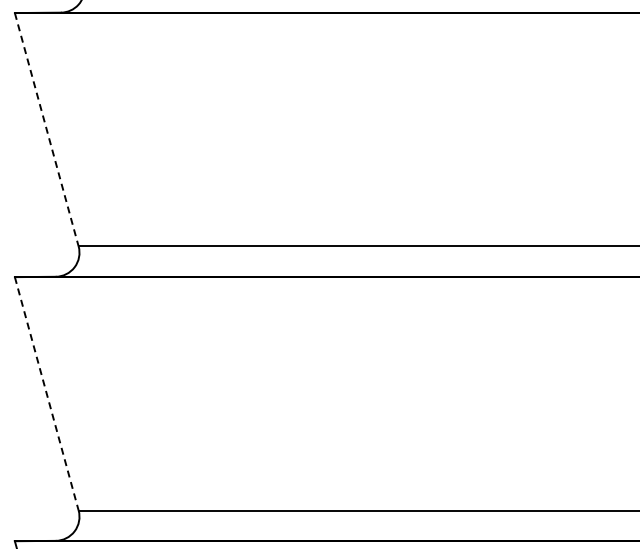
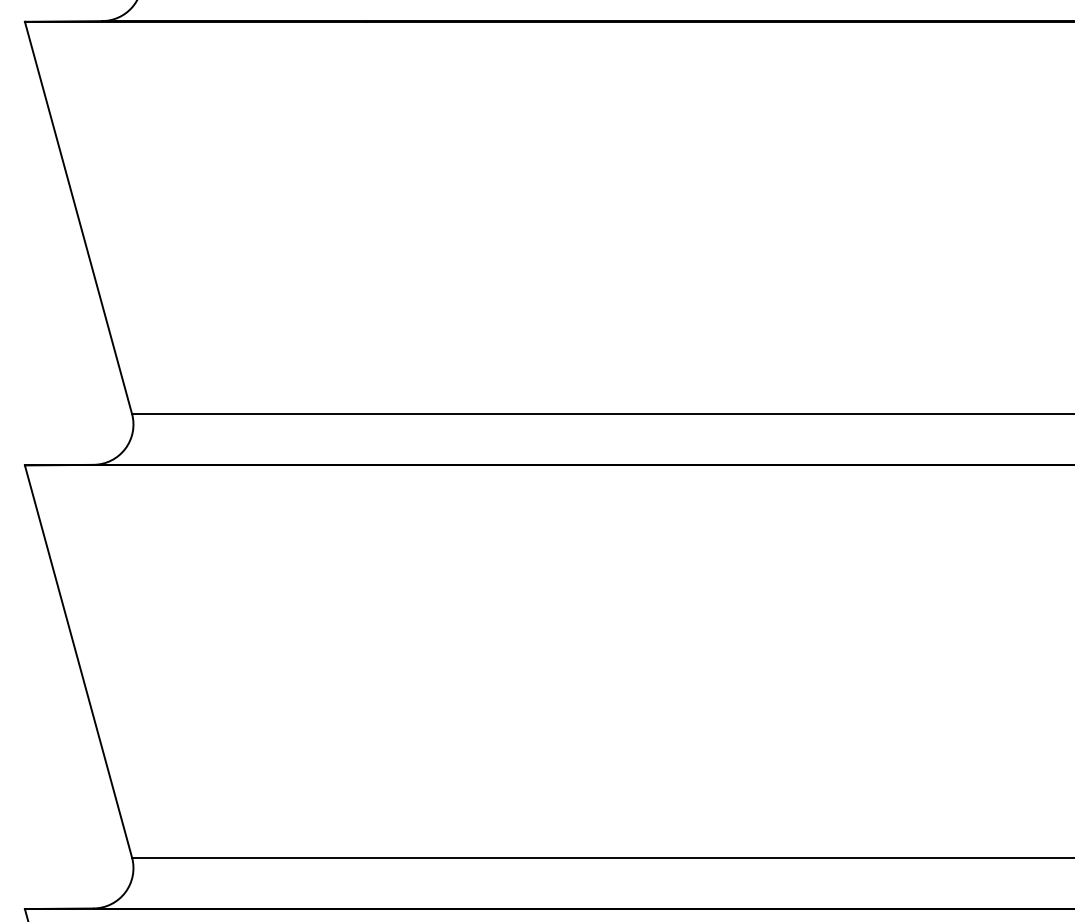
line: (46, 129) -> (78, 217), dashed -> solid
line: (46, 393) -> (78, 660), dashed -> solid

